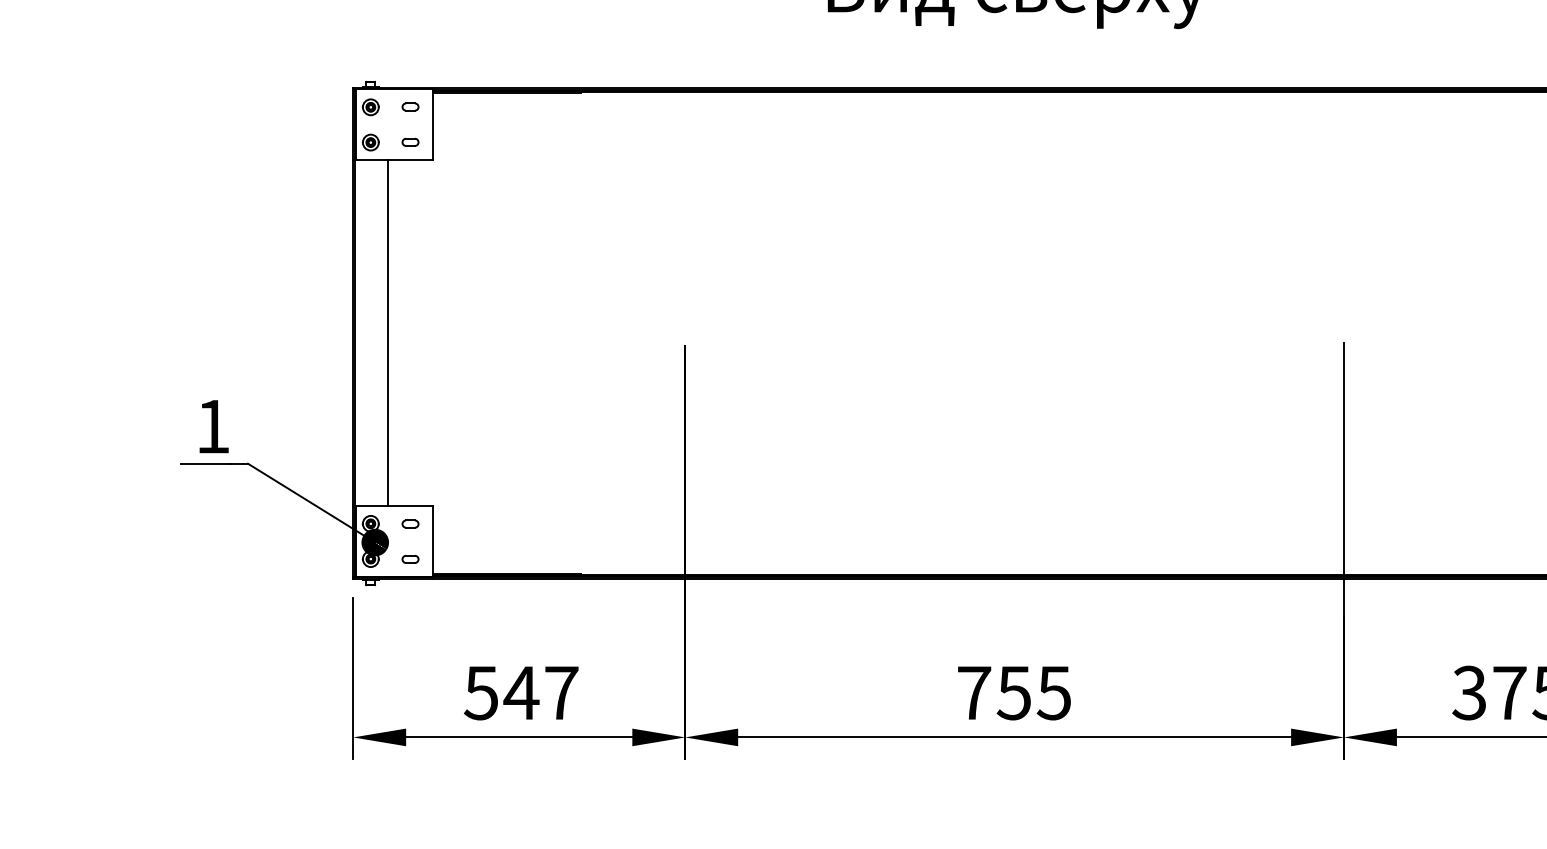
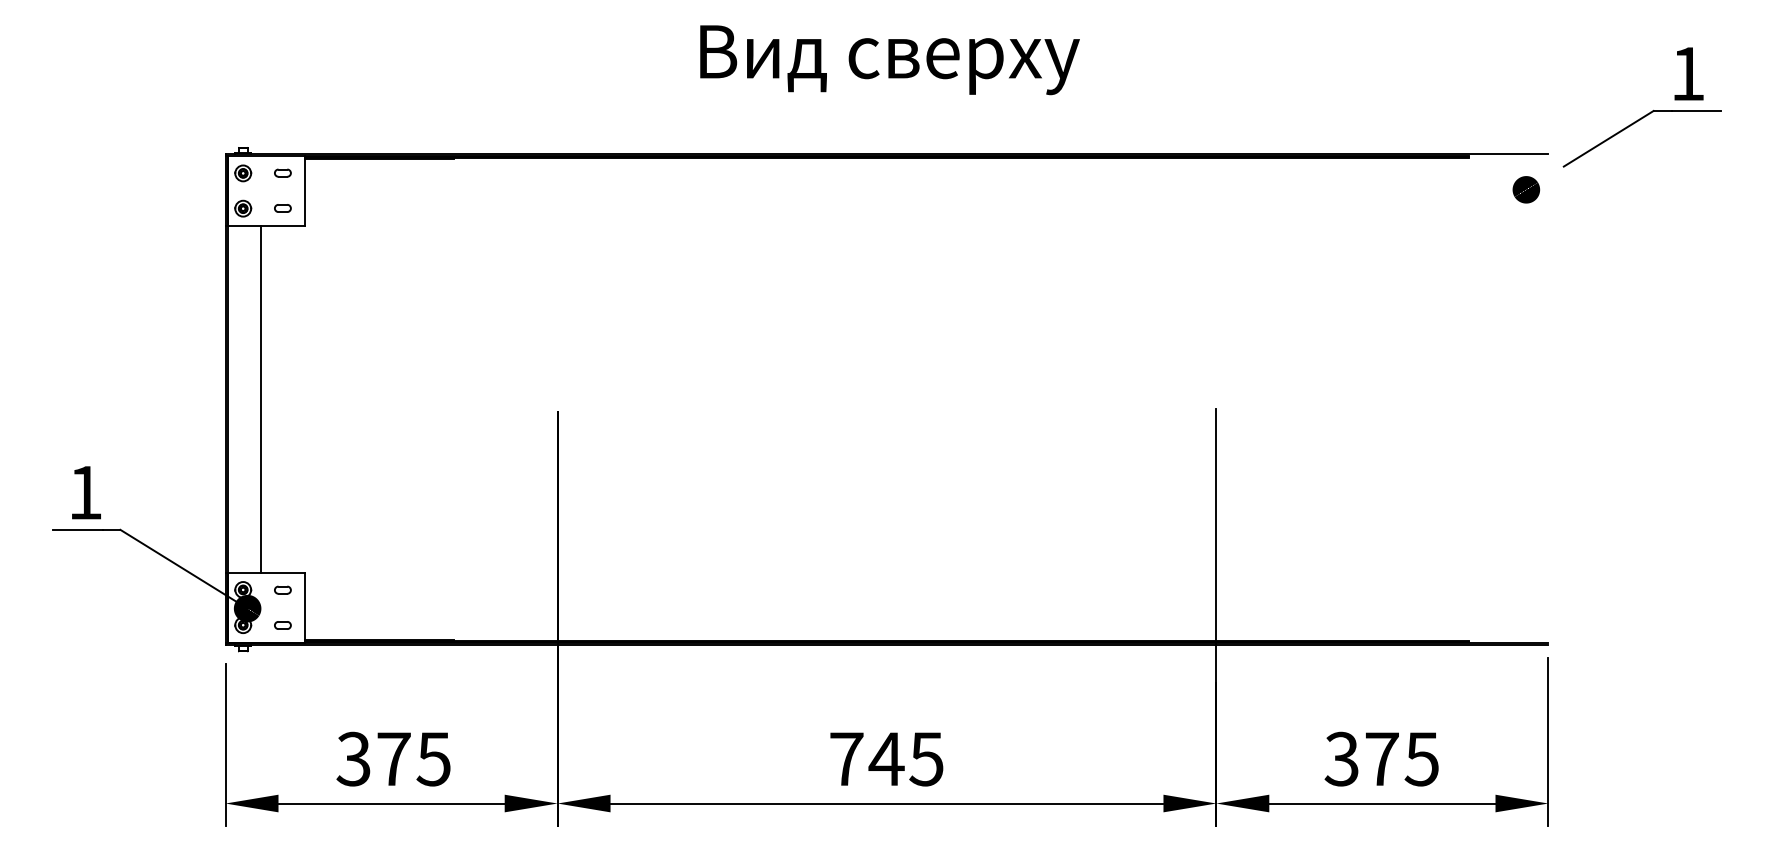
text: (521, 692) -> (393, 758), 547 -> 375
text: (1014, 693) -> (886, 759), 755 -> 745

